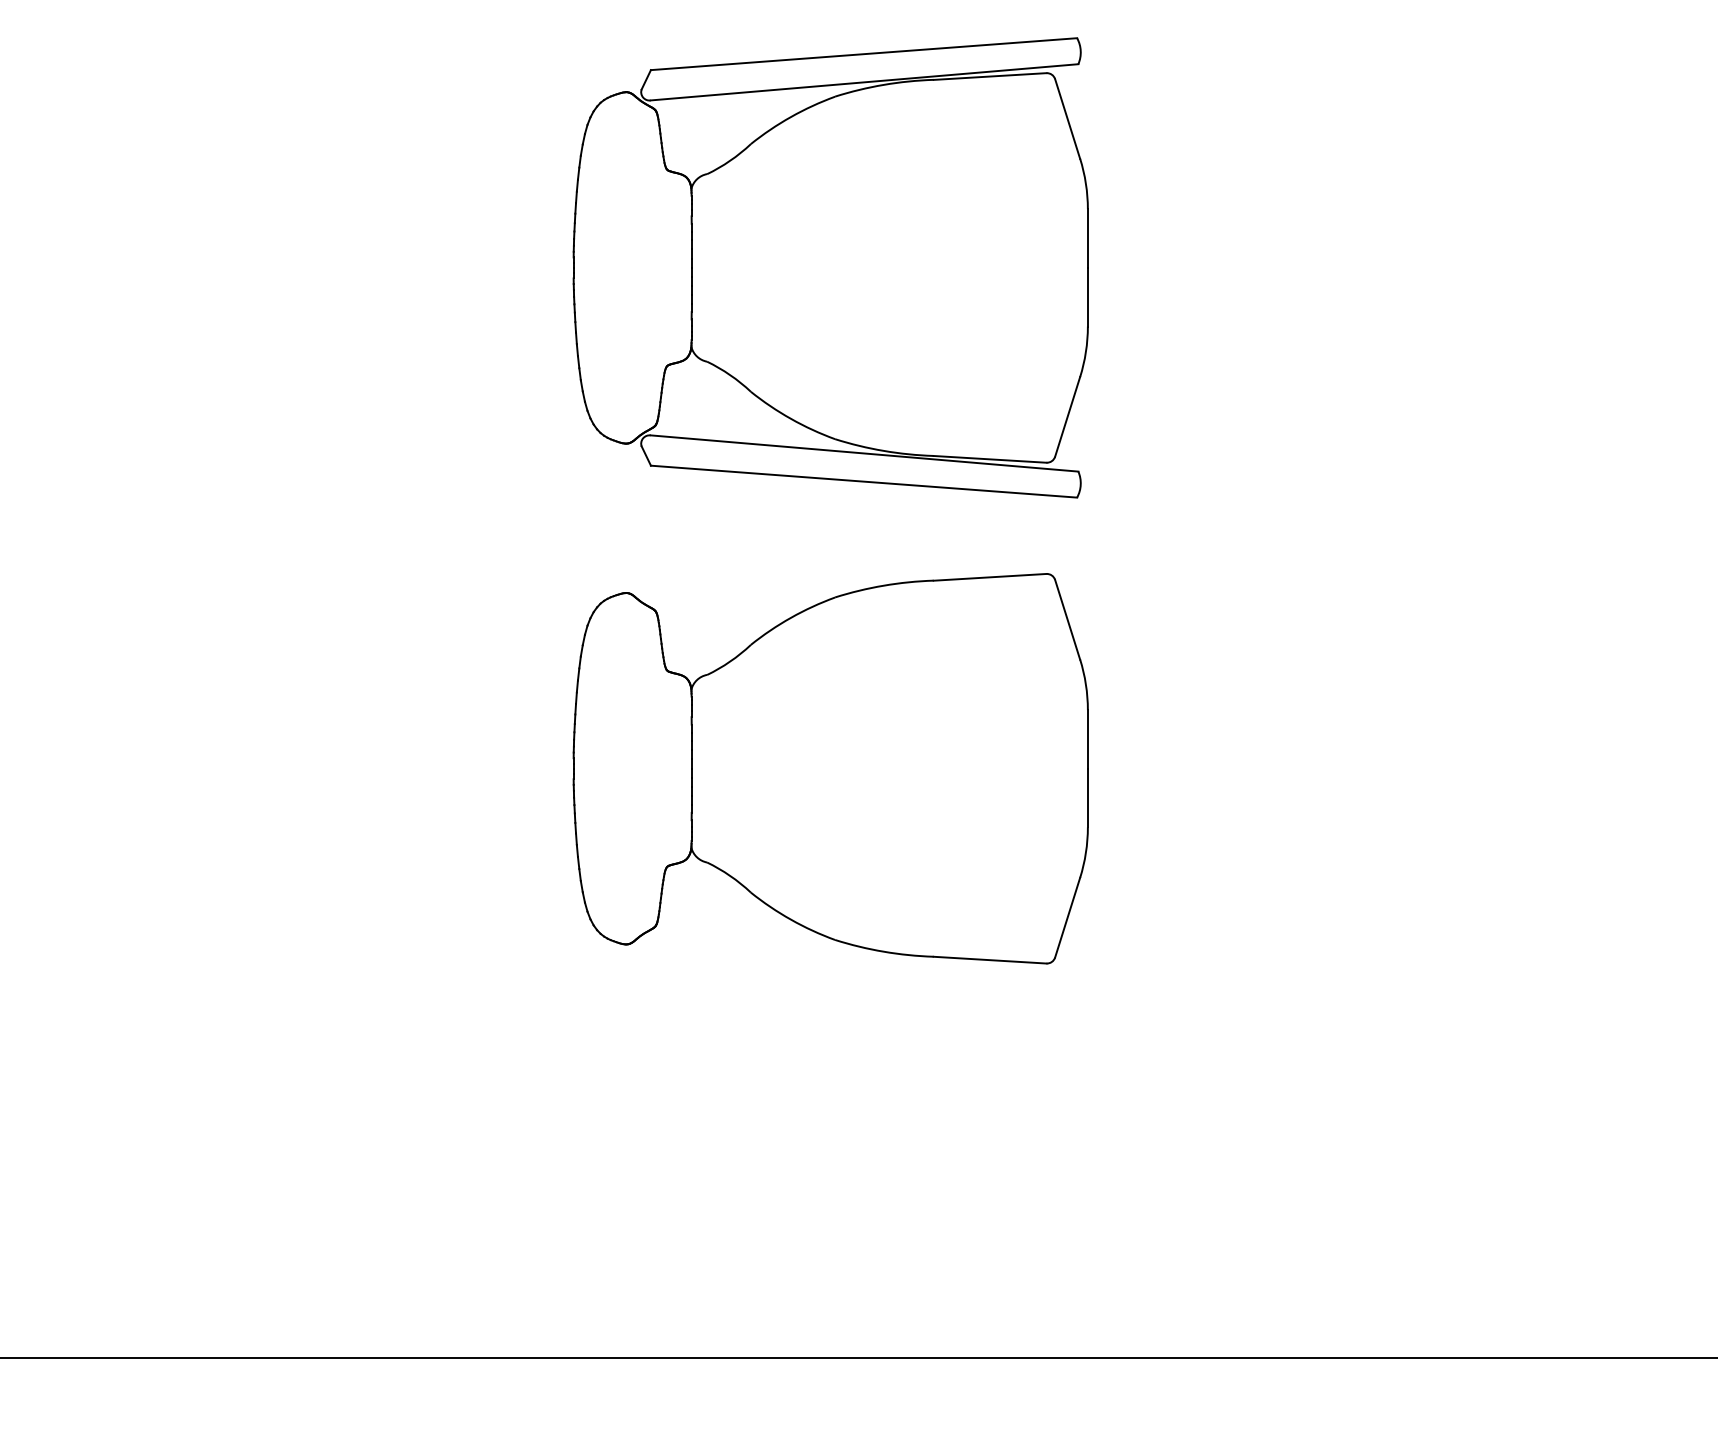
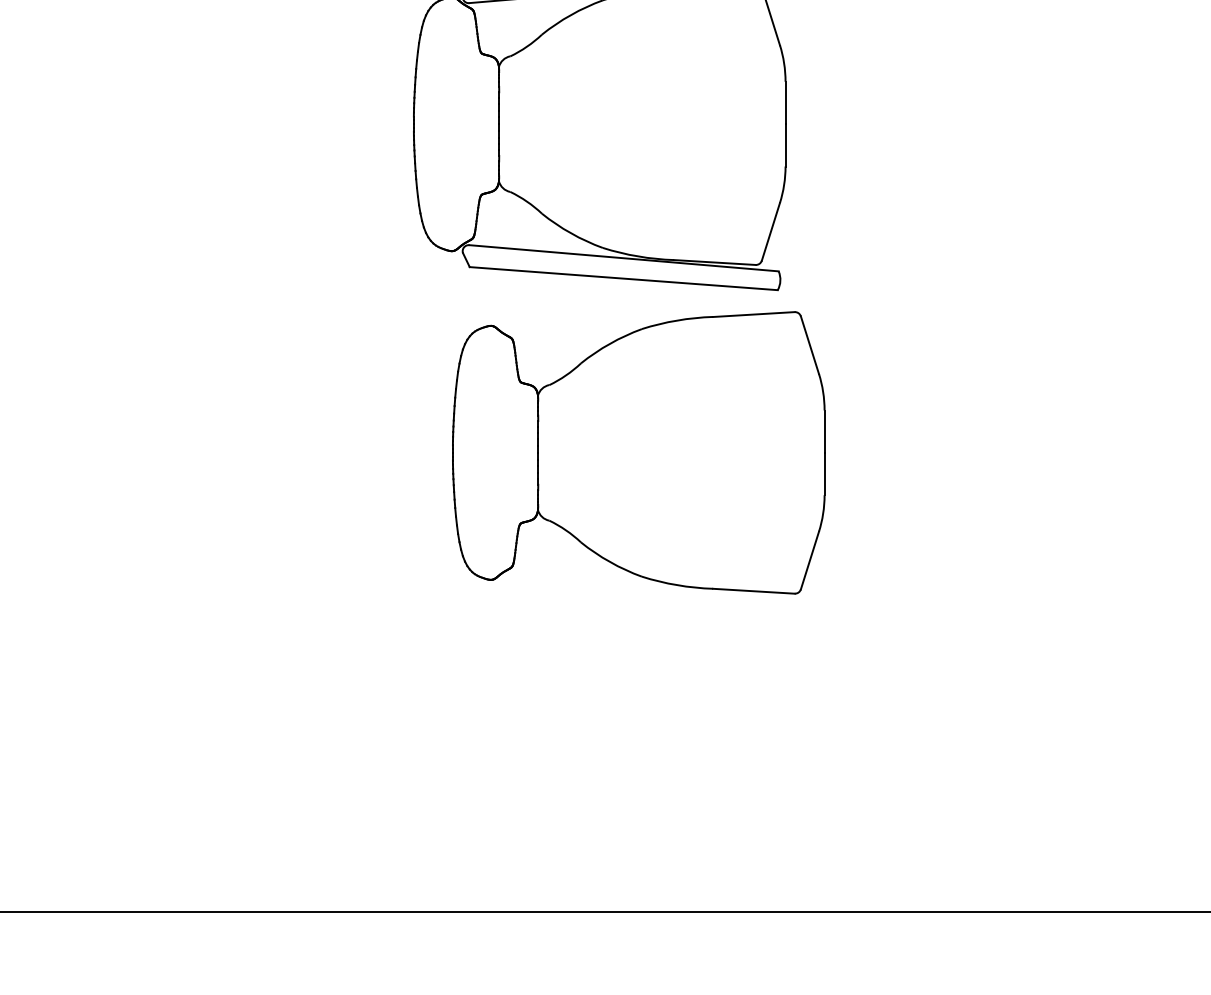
part: (830, 768) -> (638, 452), moved

